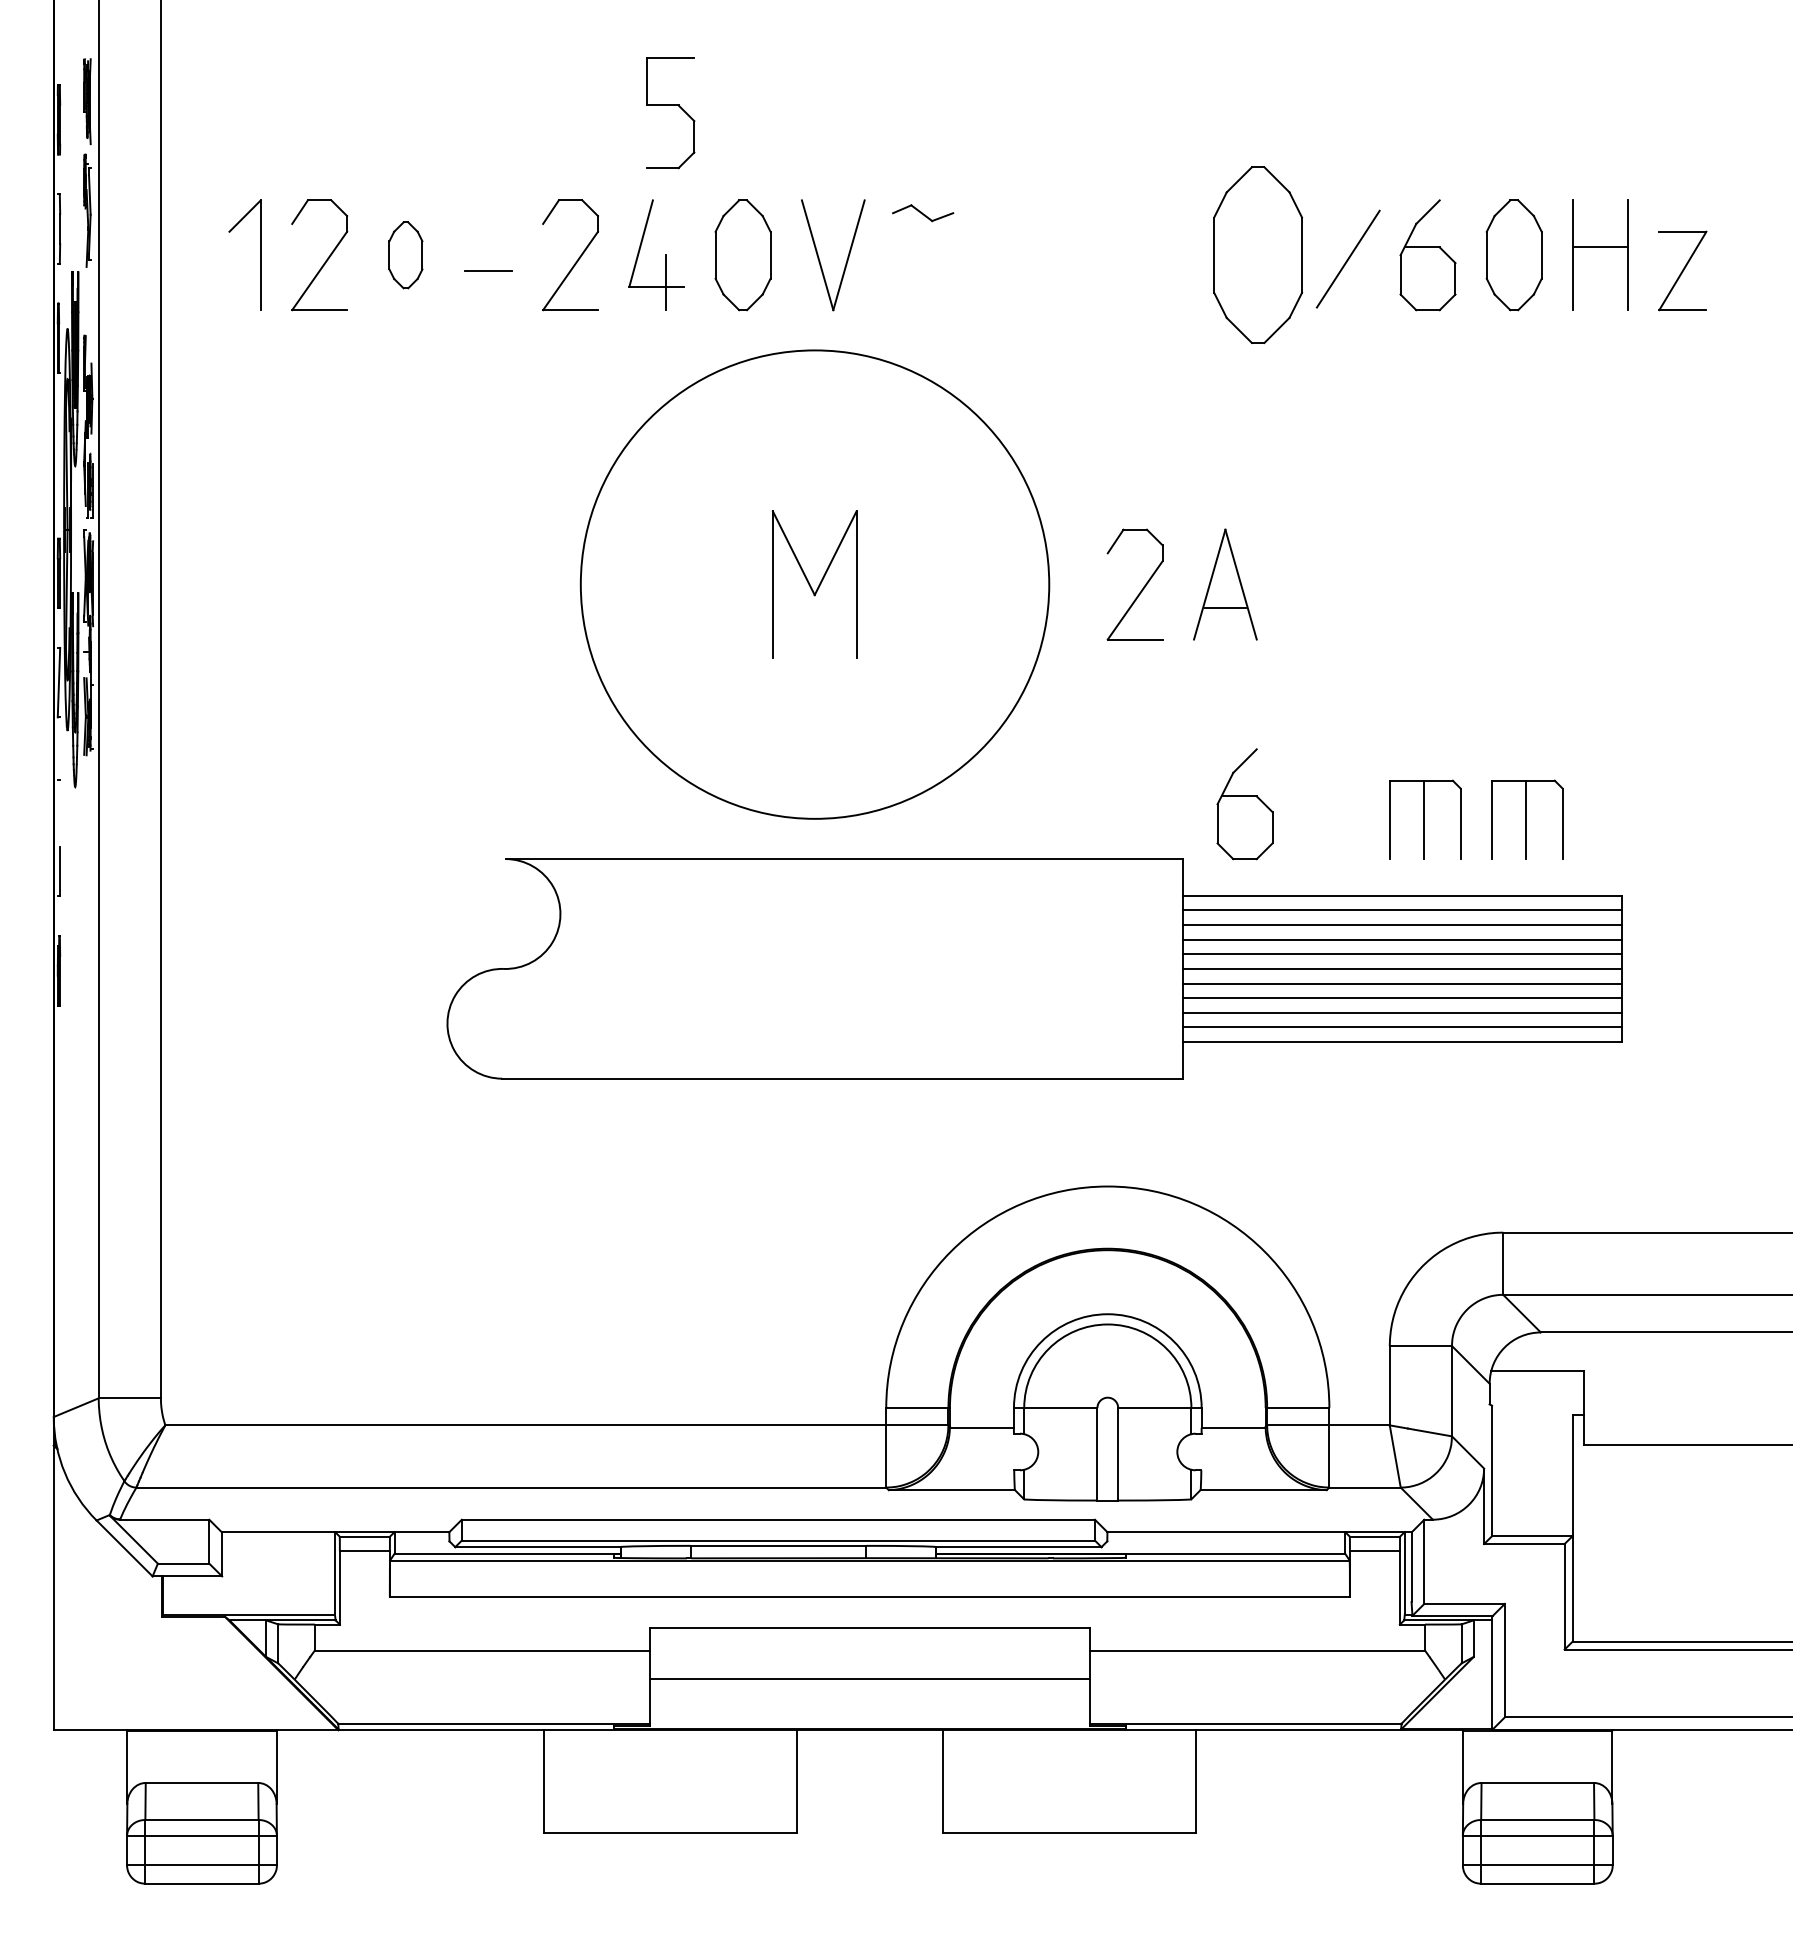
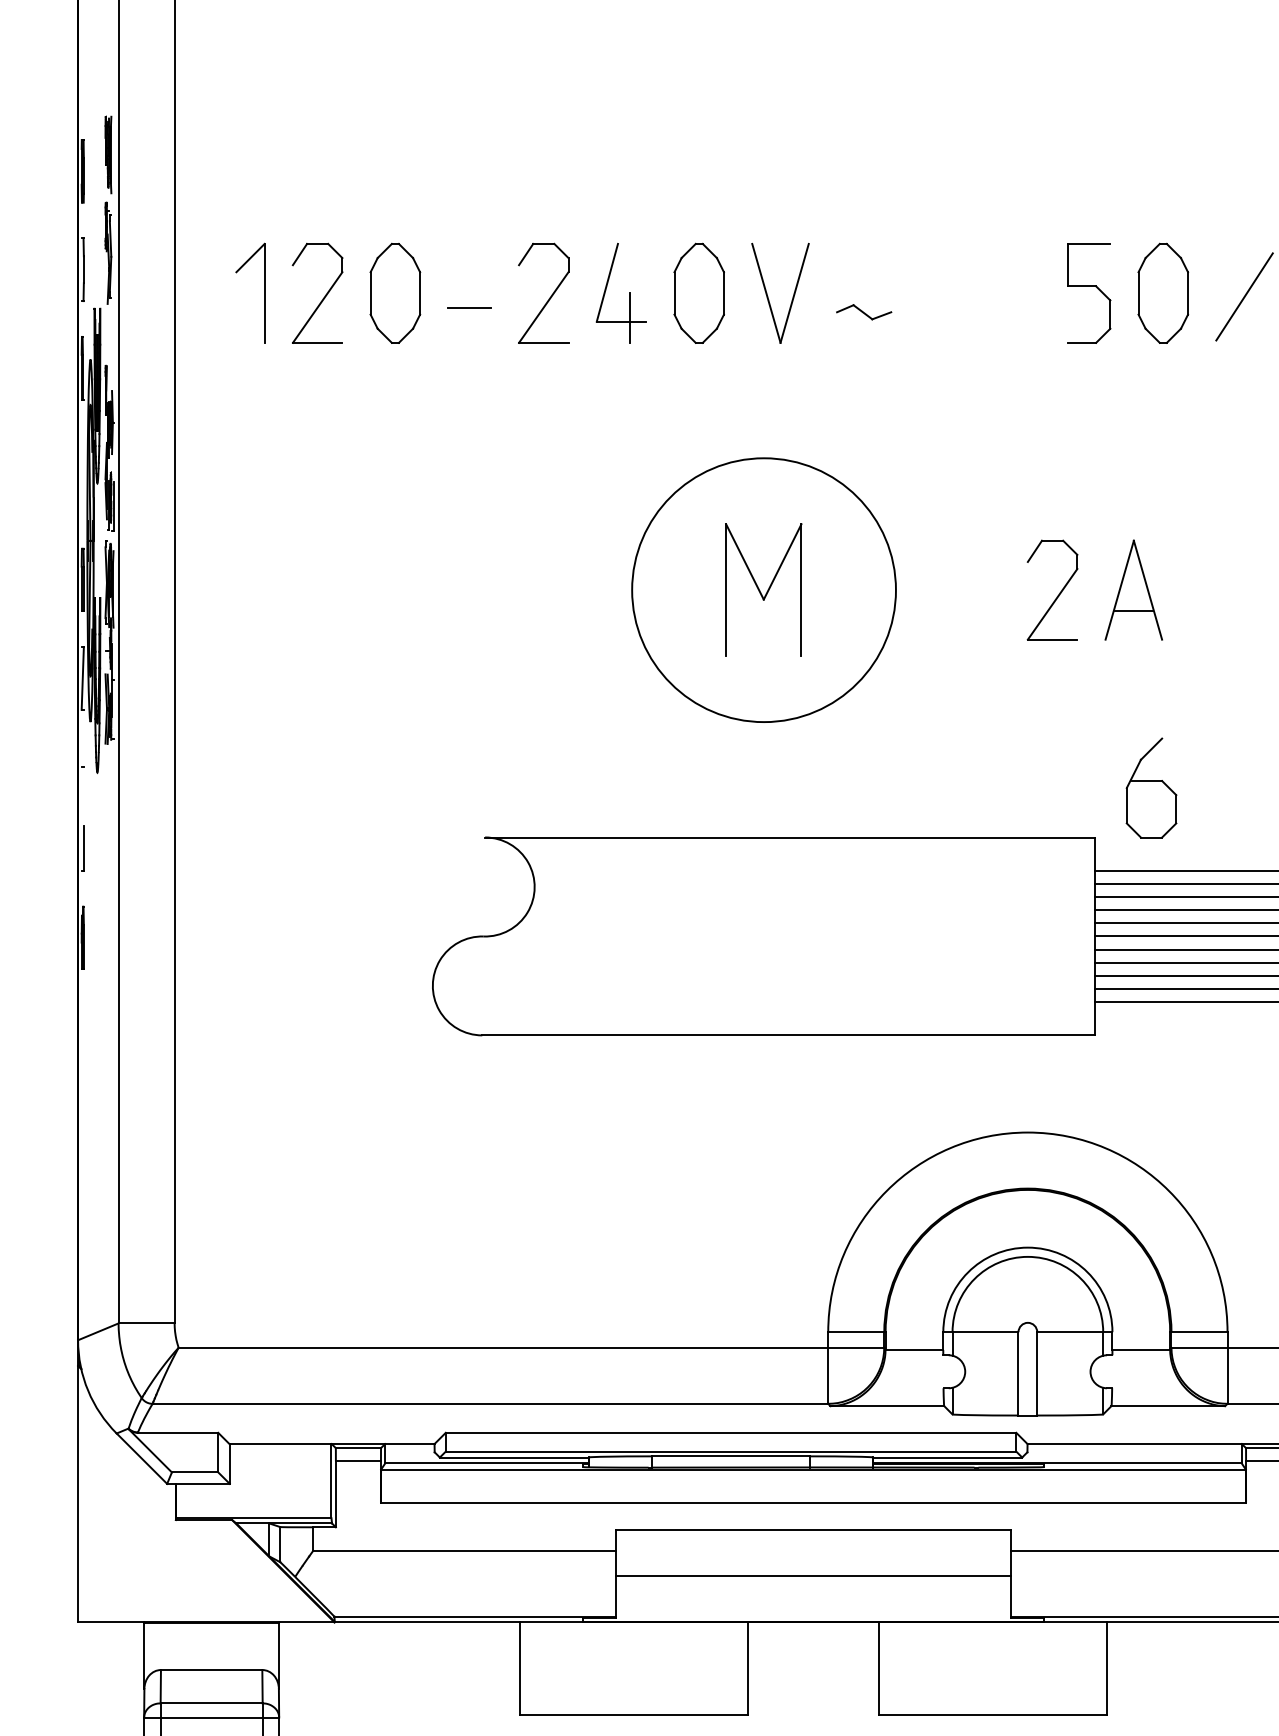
part: (670, 105) -> (1088, 286), moved
part: (923, 213) -> (864, 312), moved
part: (405, 255) -> (395, 293), size x1.67
part: (1257, 255) -> (1162, 293), size x0.62
circle: (814, 584) -> (763, 590), size x0.62

